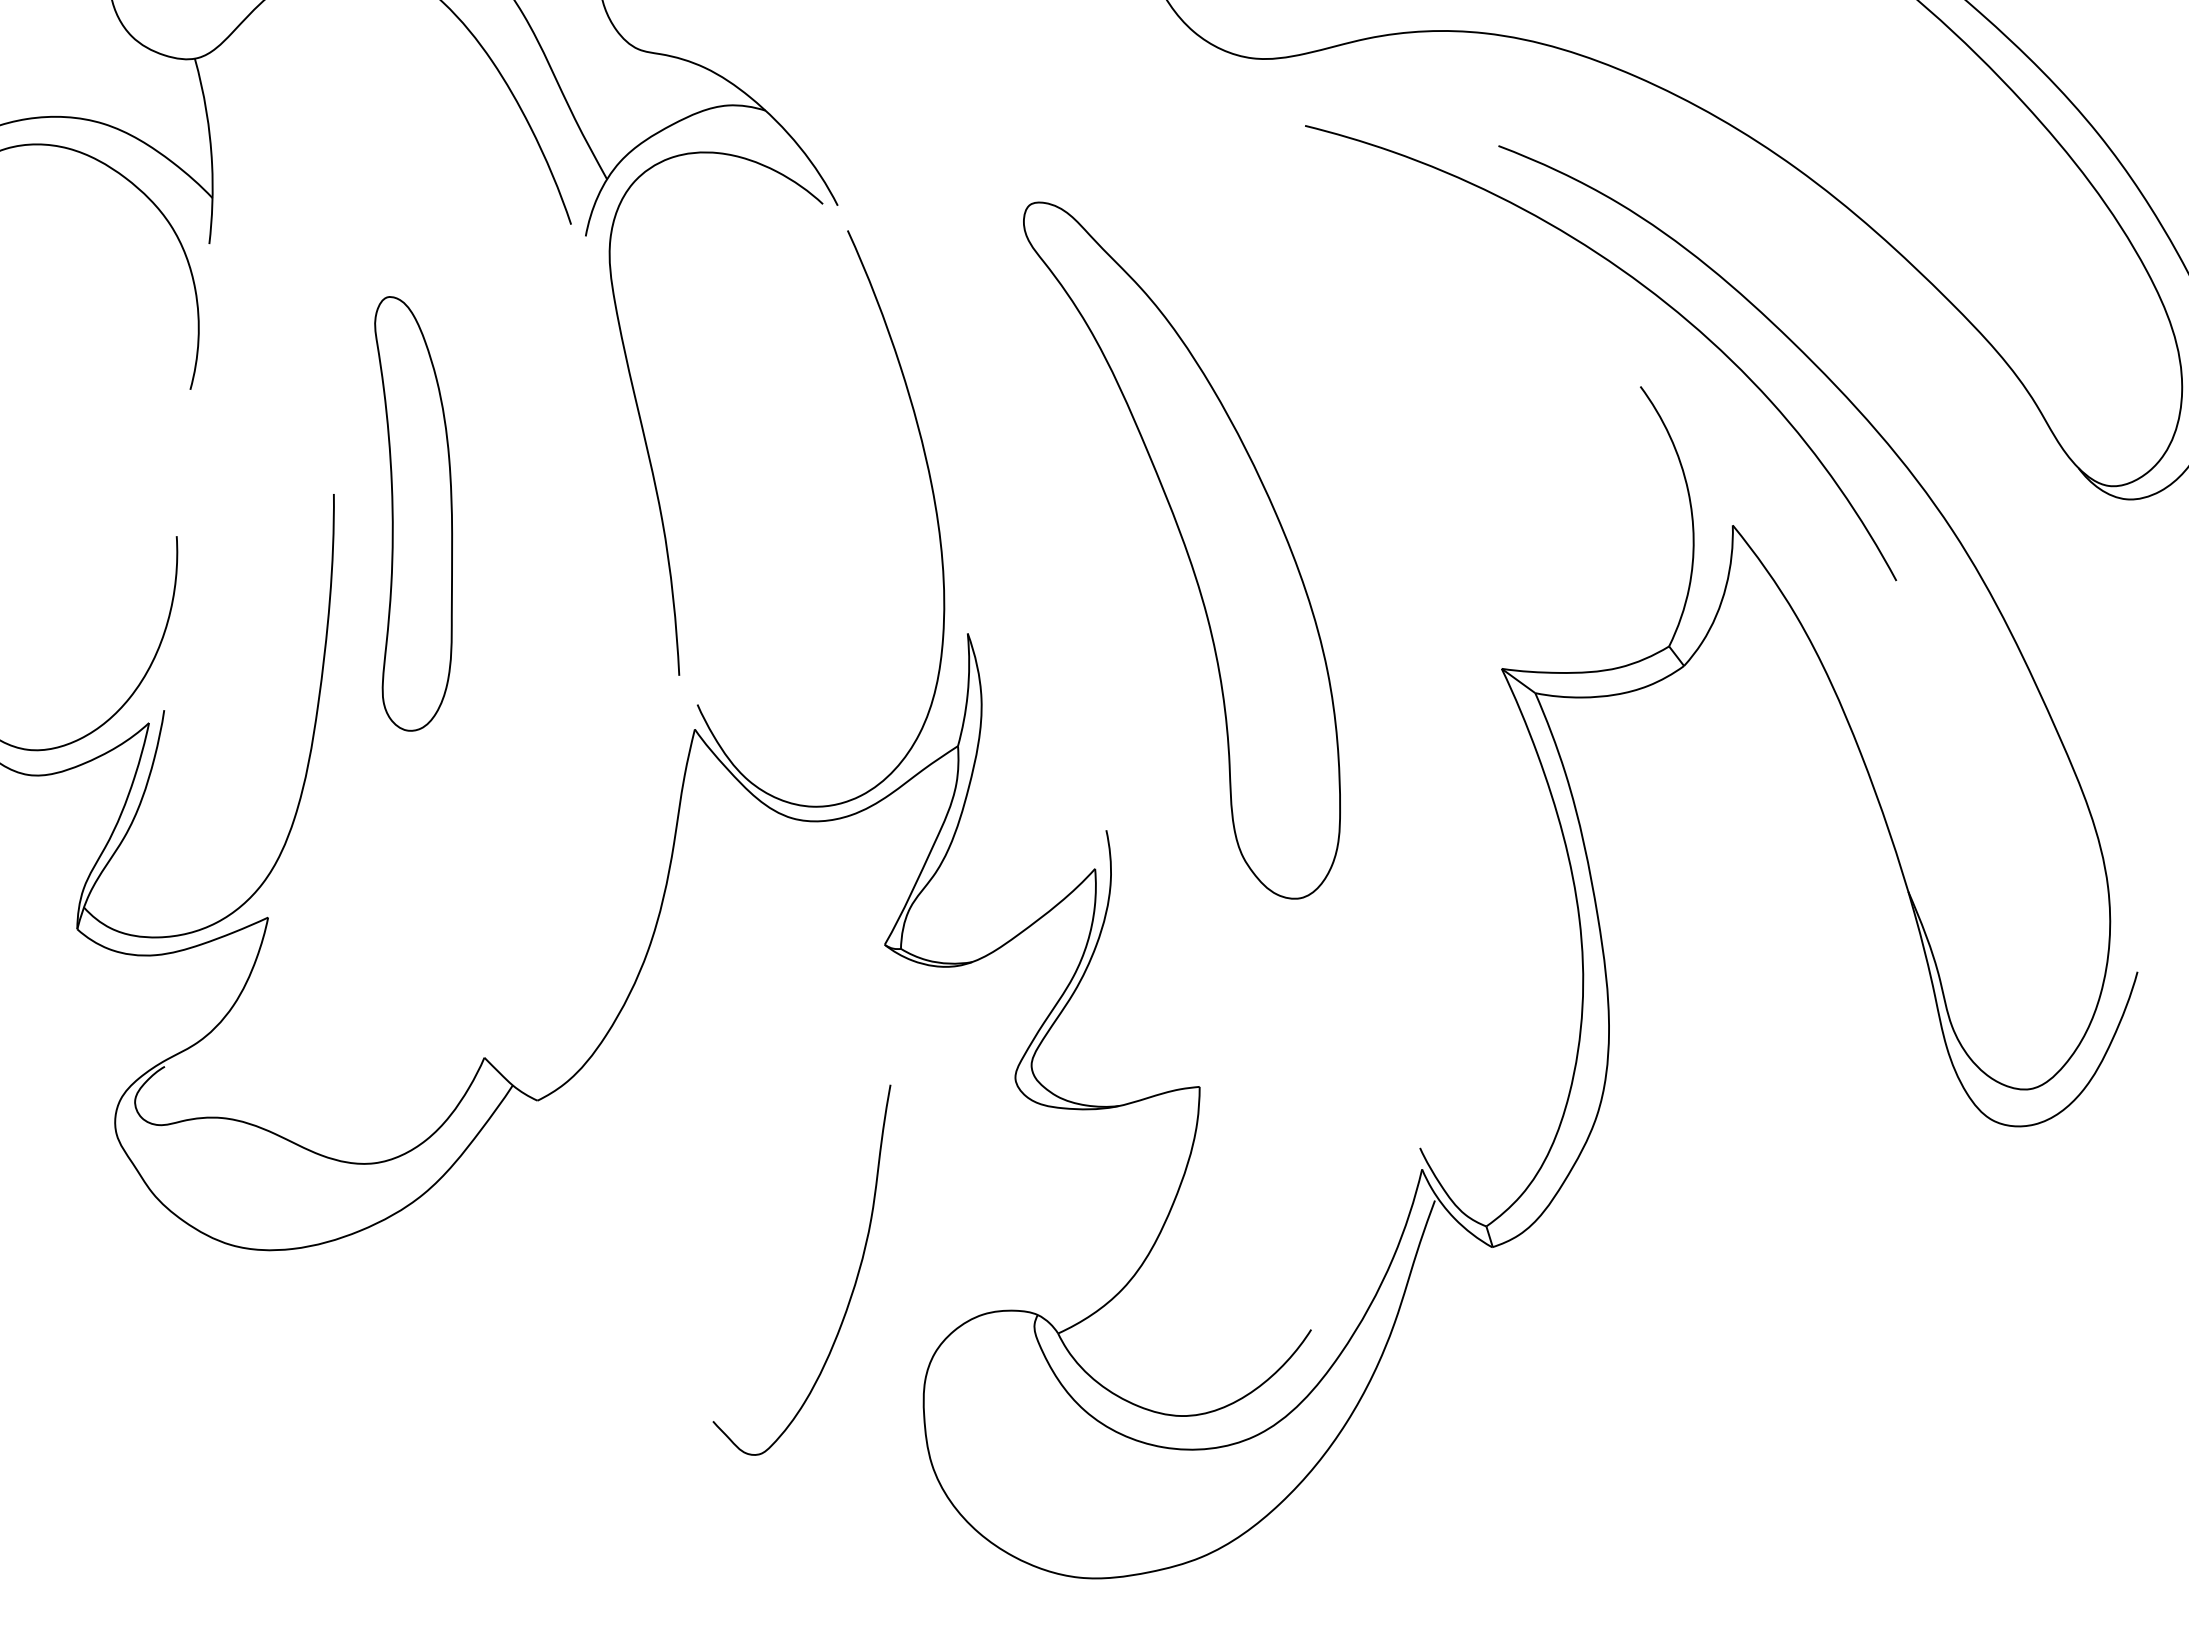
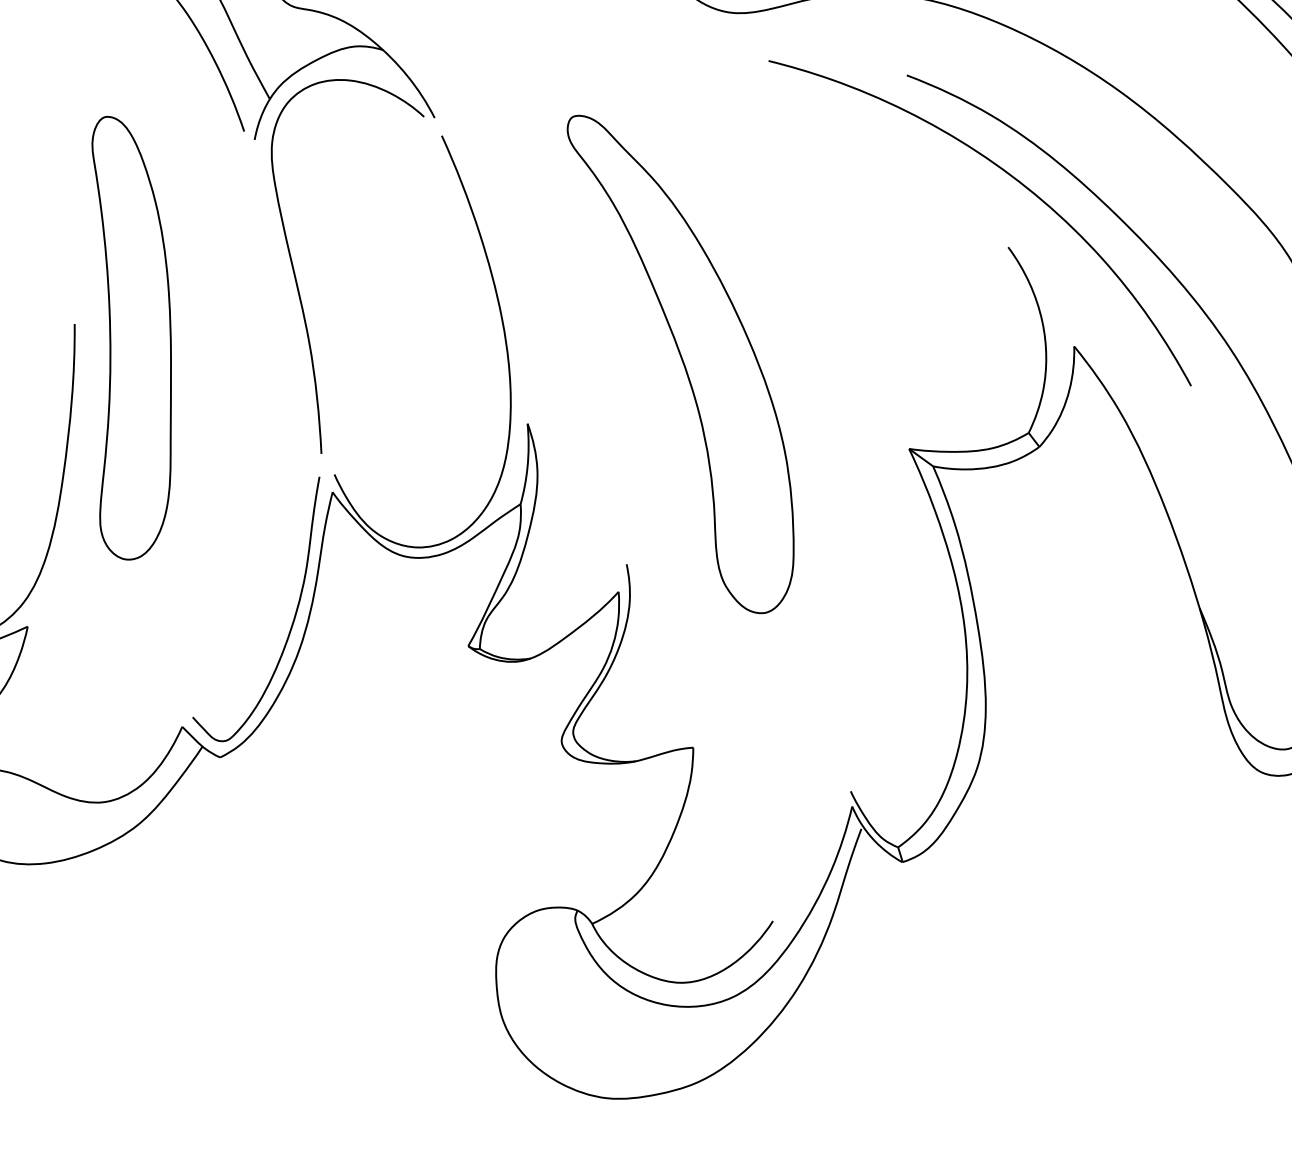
part: (413, 513) -> (131, 337), size x1.43
curve: (854, 1282) -> (293, 618), moved

